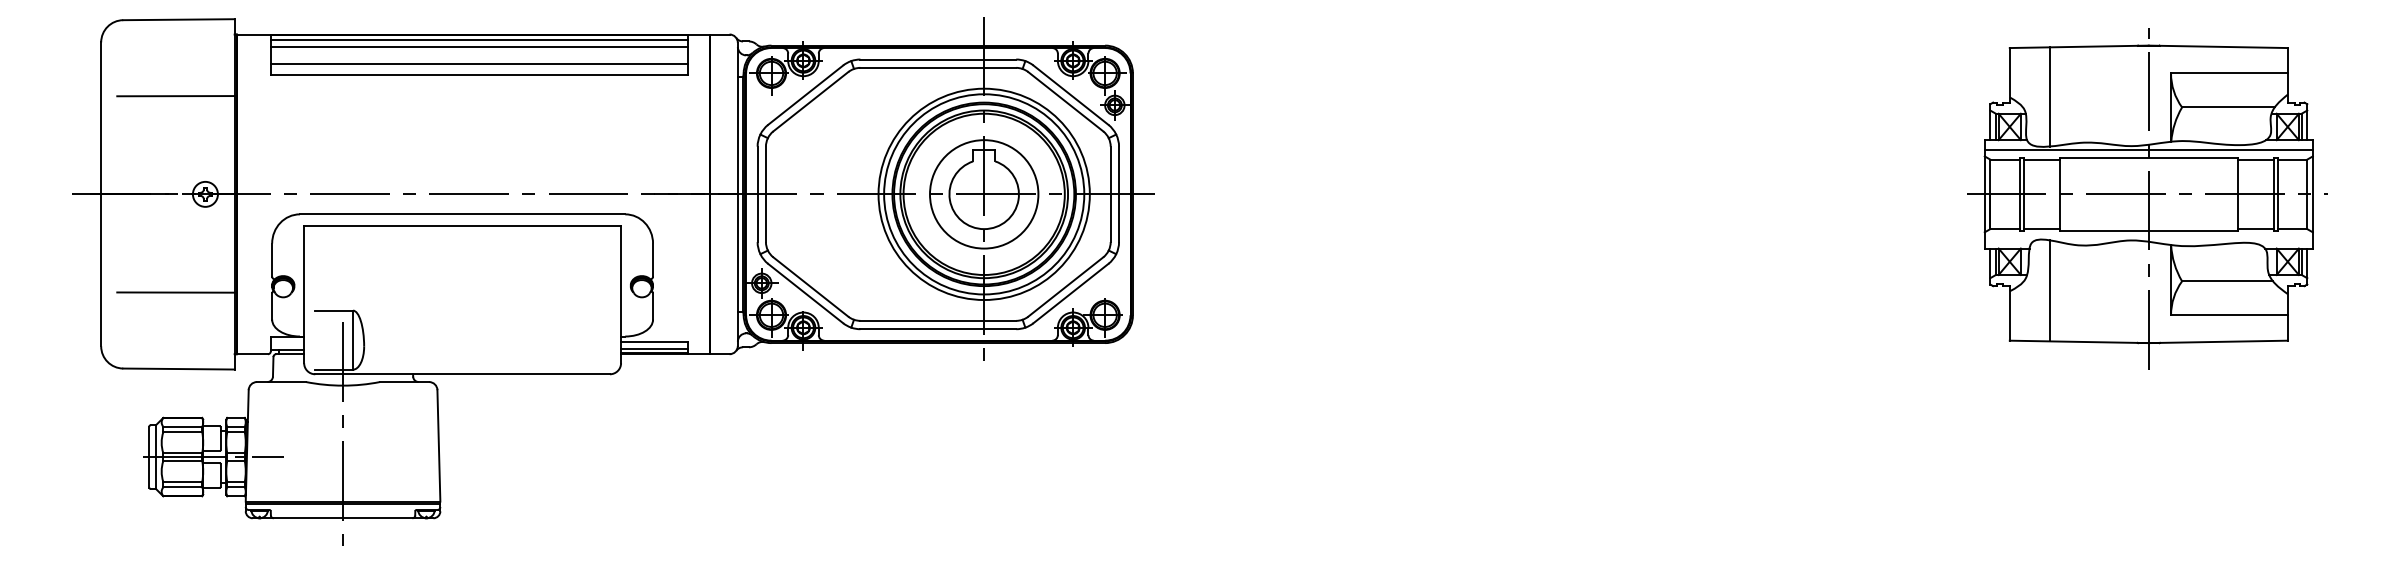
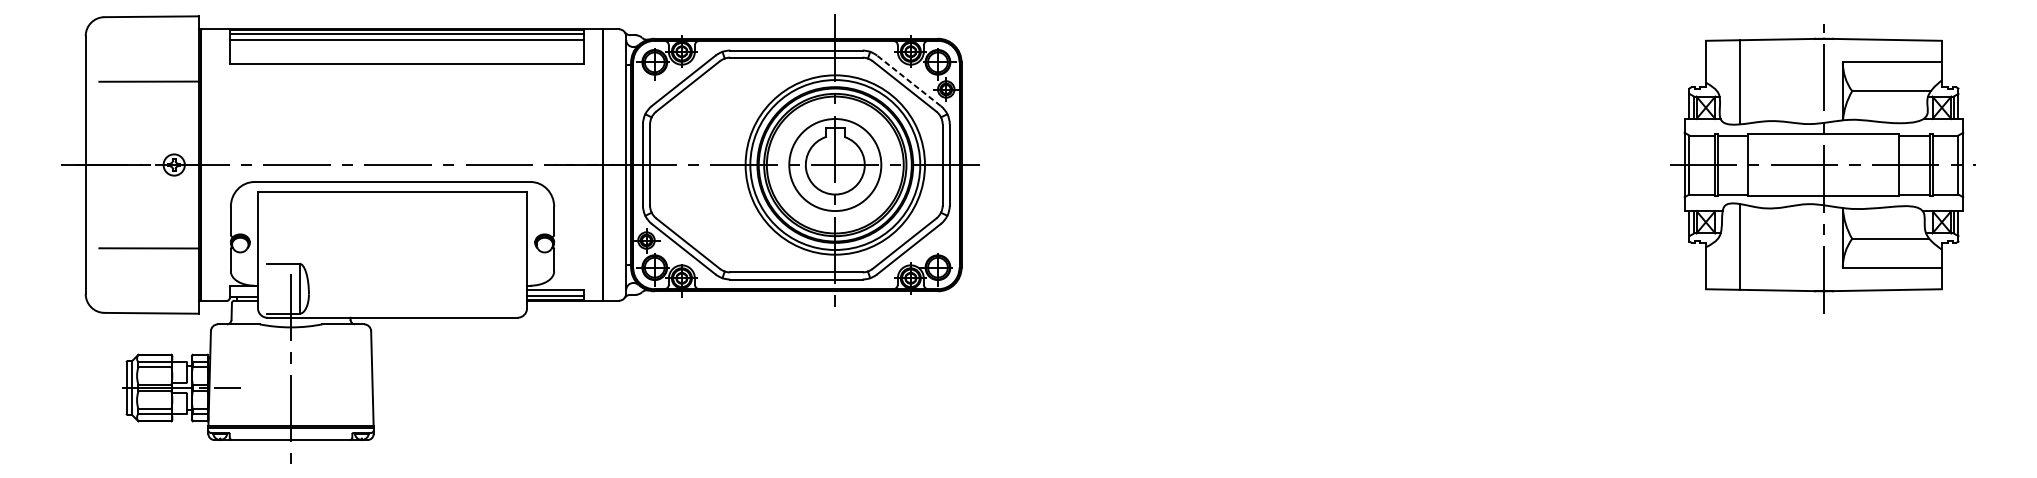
line: (478, 64) -> (406, 54), removed
line: (1070, 95) -> (908, 81), solid -> dashed
line: (2148, 150) -> (1823, 127), removed

